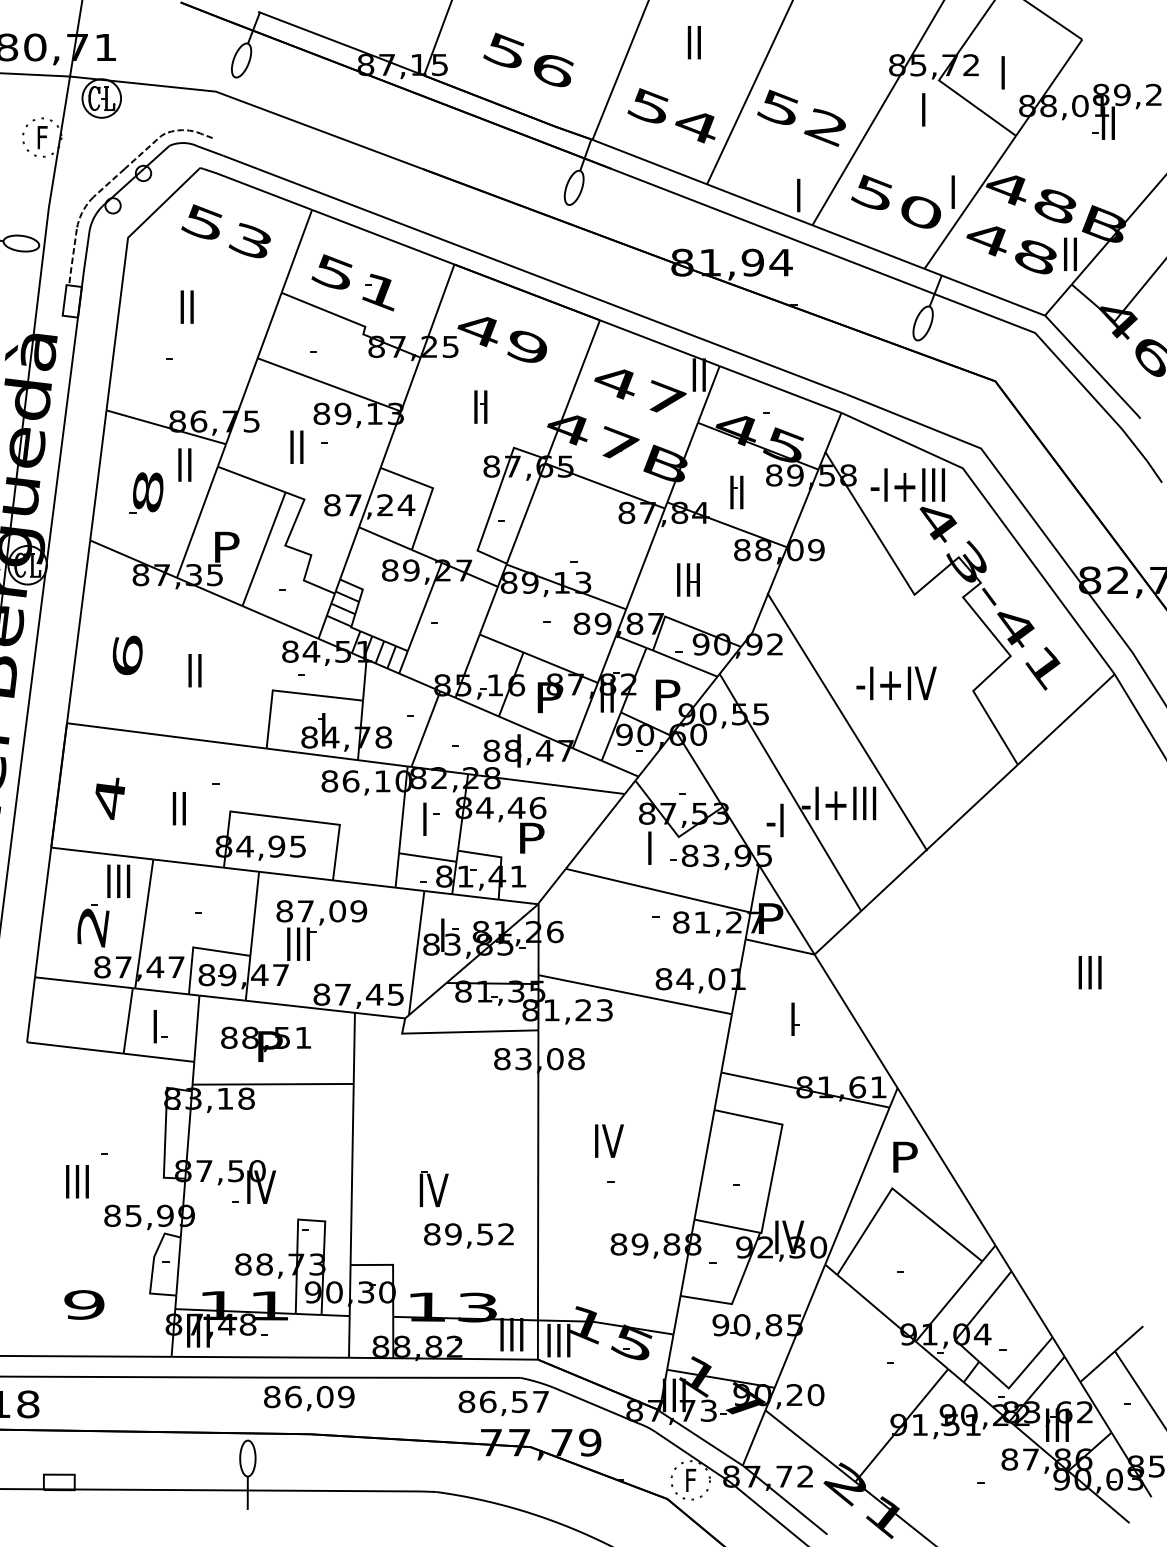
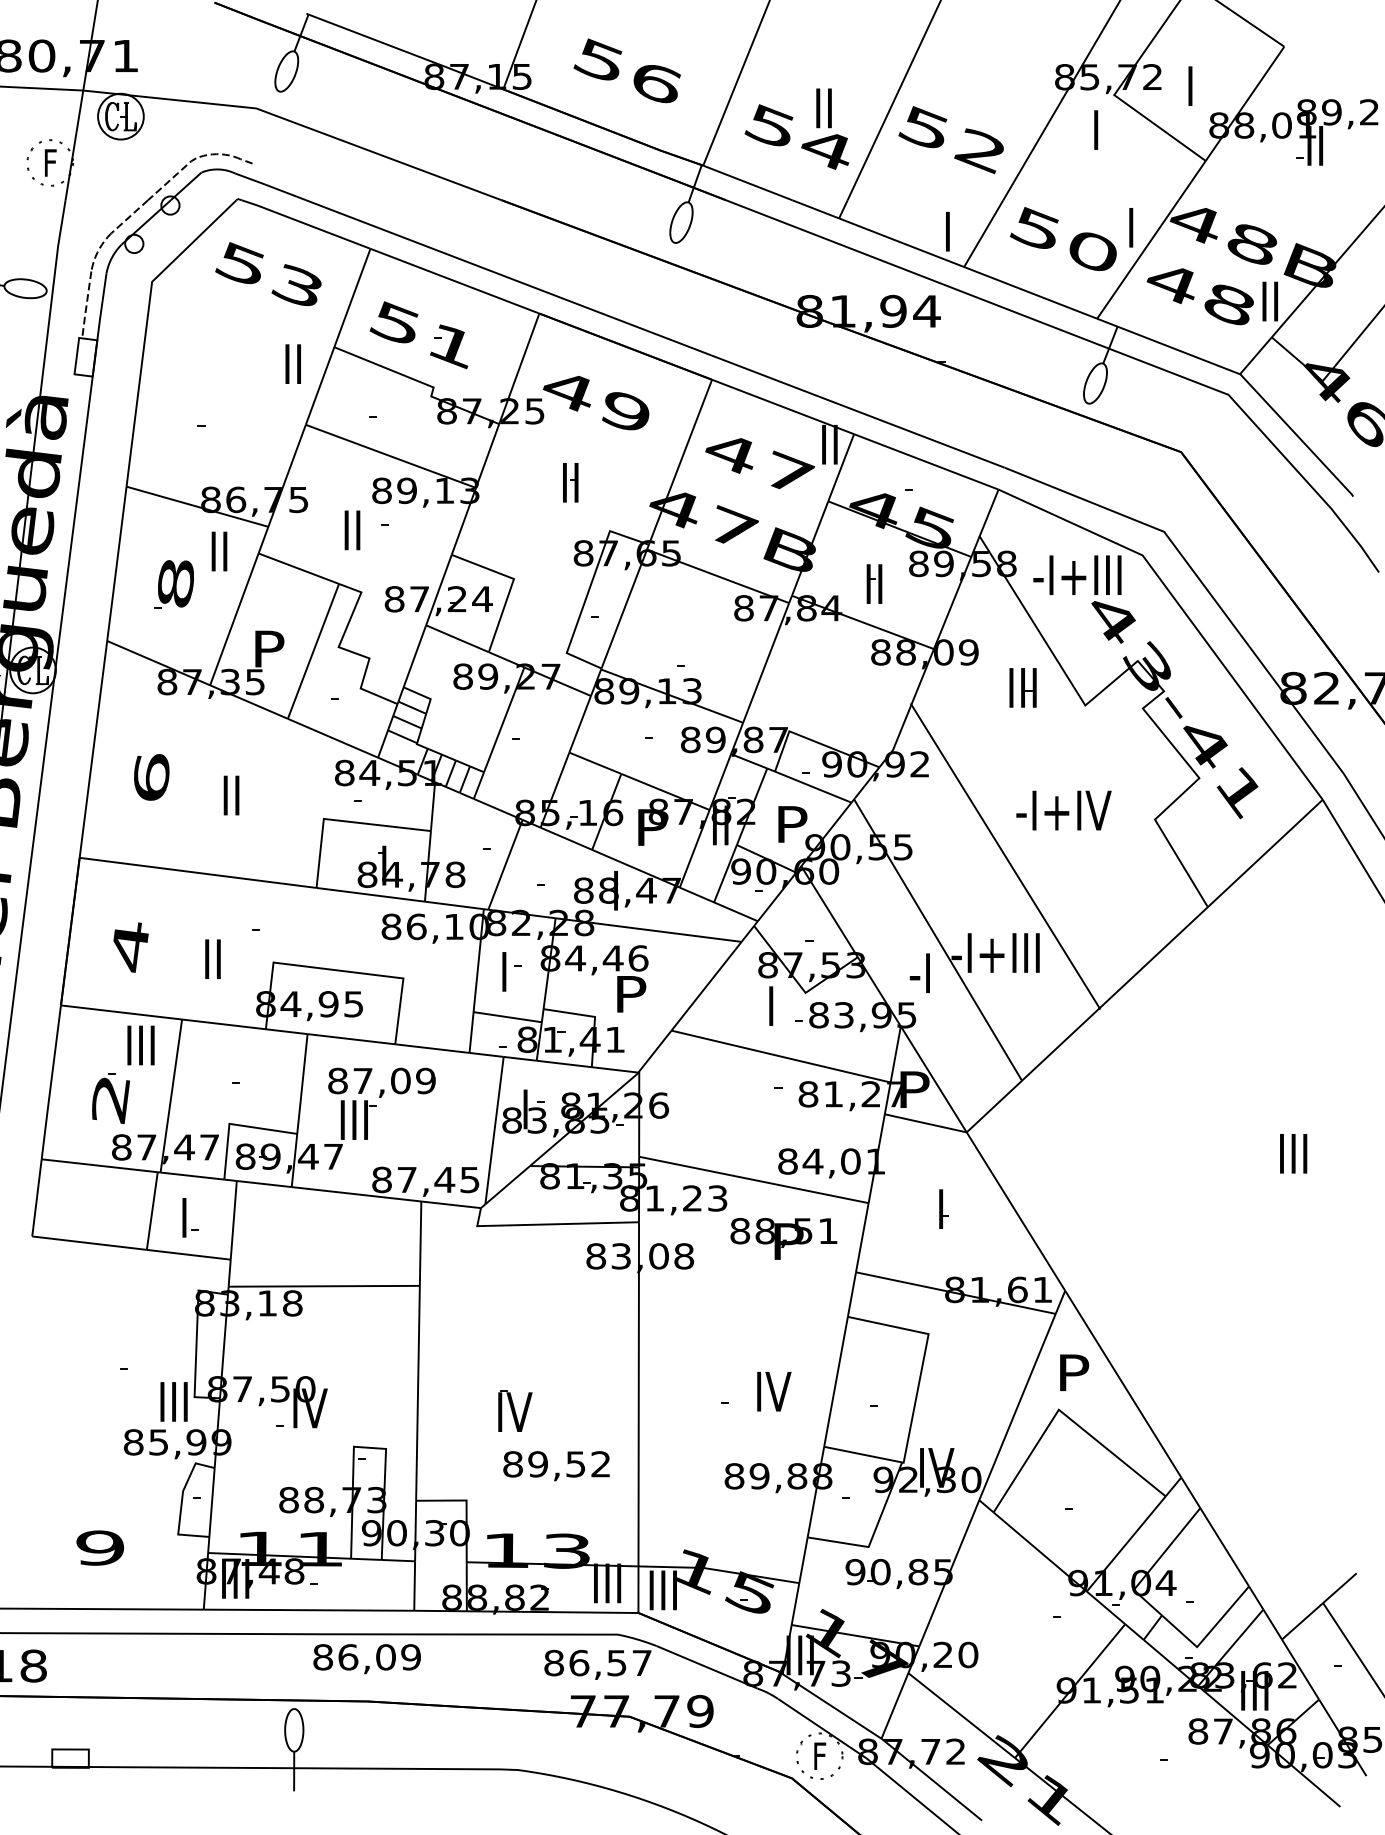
text: (693, 42) -> (823, 108), moved
text: (186, 306) -> (292, 363), moved
part: (688, 579) -> (1022, 687), moved
text: (265, 1044) -> (783, 1238), moved
text: (609, 1140) -> (774, 1391), moved
text: (76, 1181) -> (173, 1401), moved

